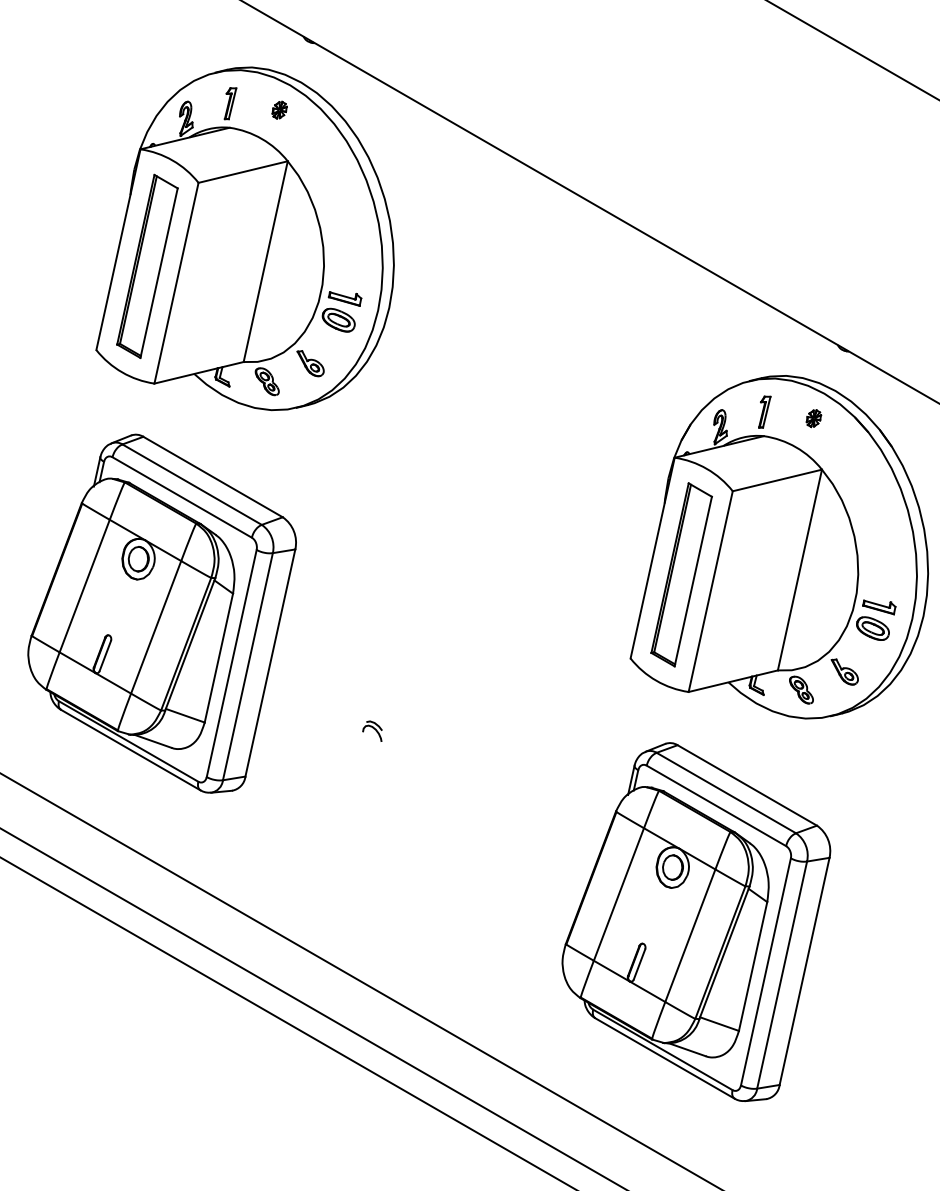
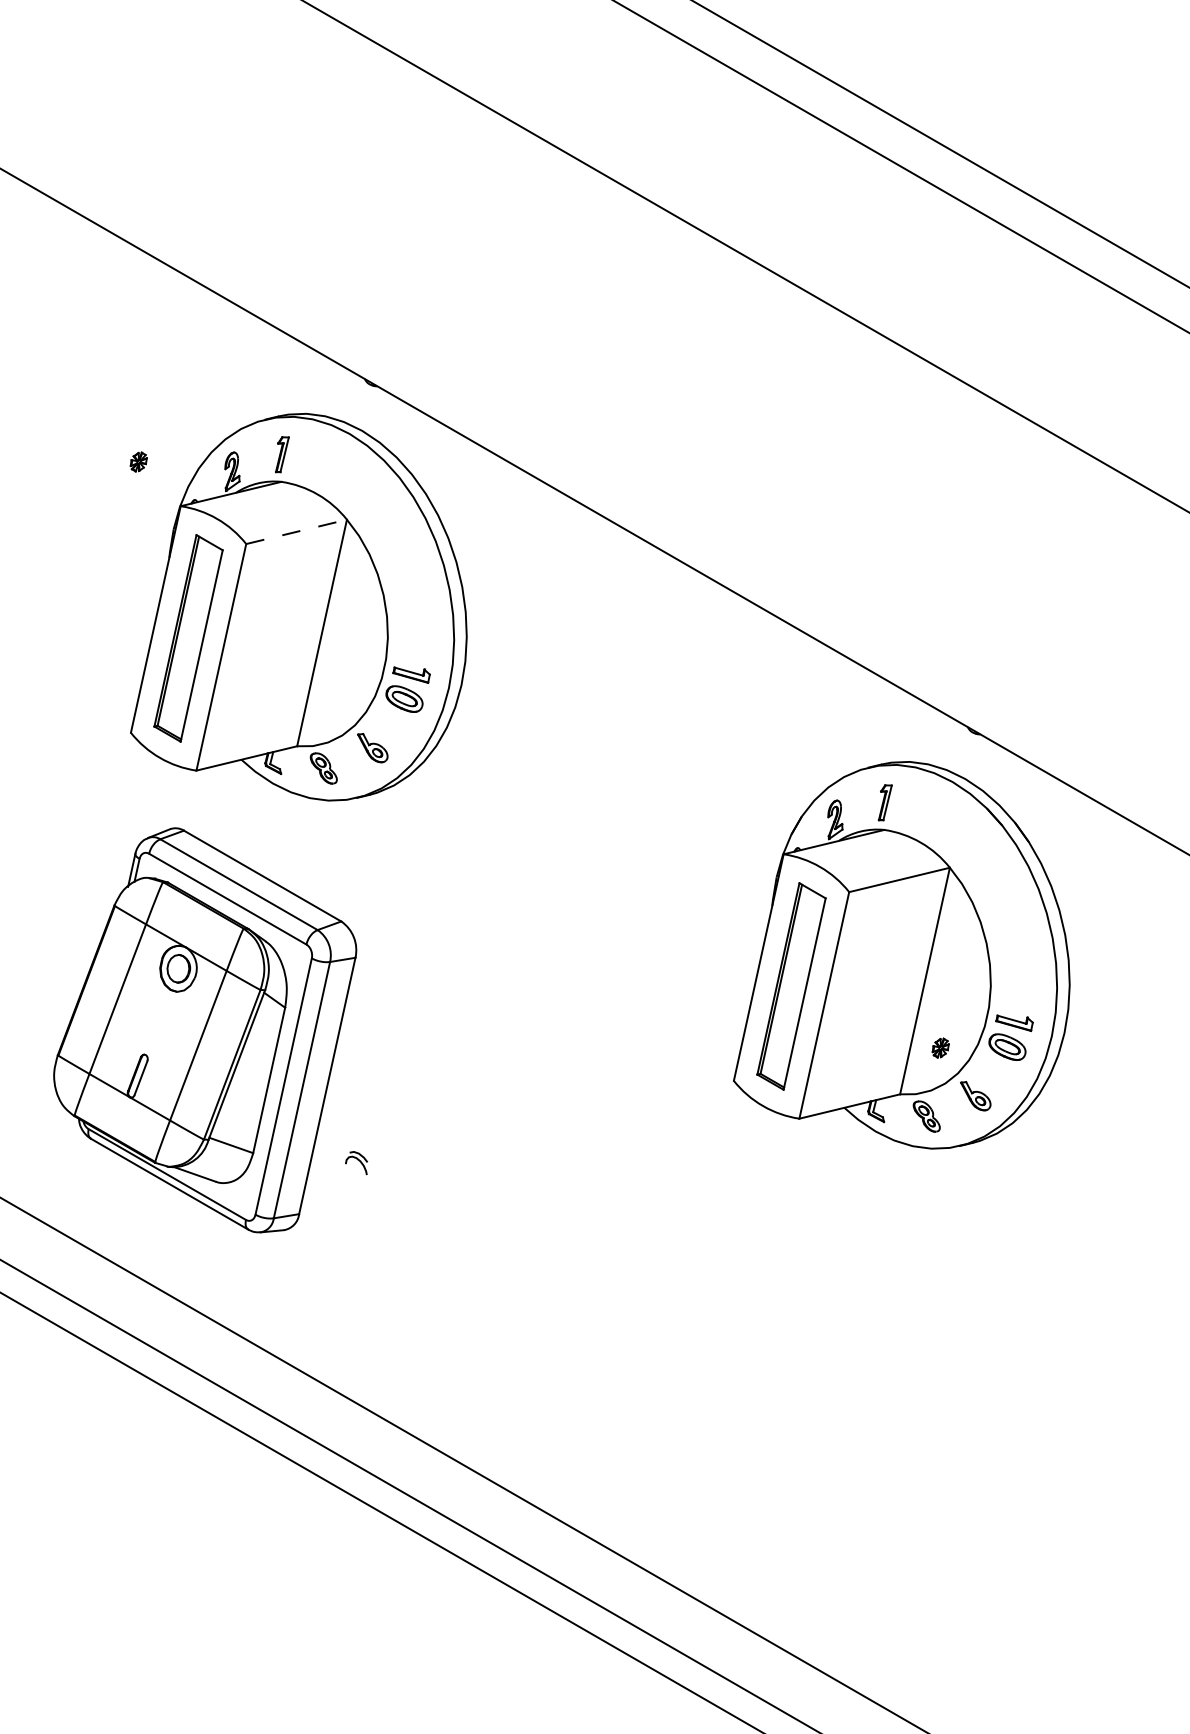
part: (279, 109) -> (138, 461), moved
line: (243, 171) -> (296, 531), solid -> dashed
part: (813, 418) -> (940, 1047), moved
part: (372, 731) -> (356, 1163), moved
part: (696, 922) -> (808, 1378), removed

